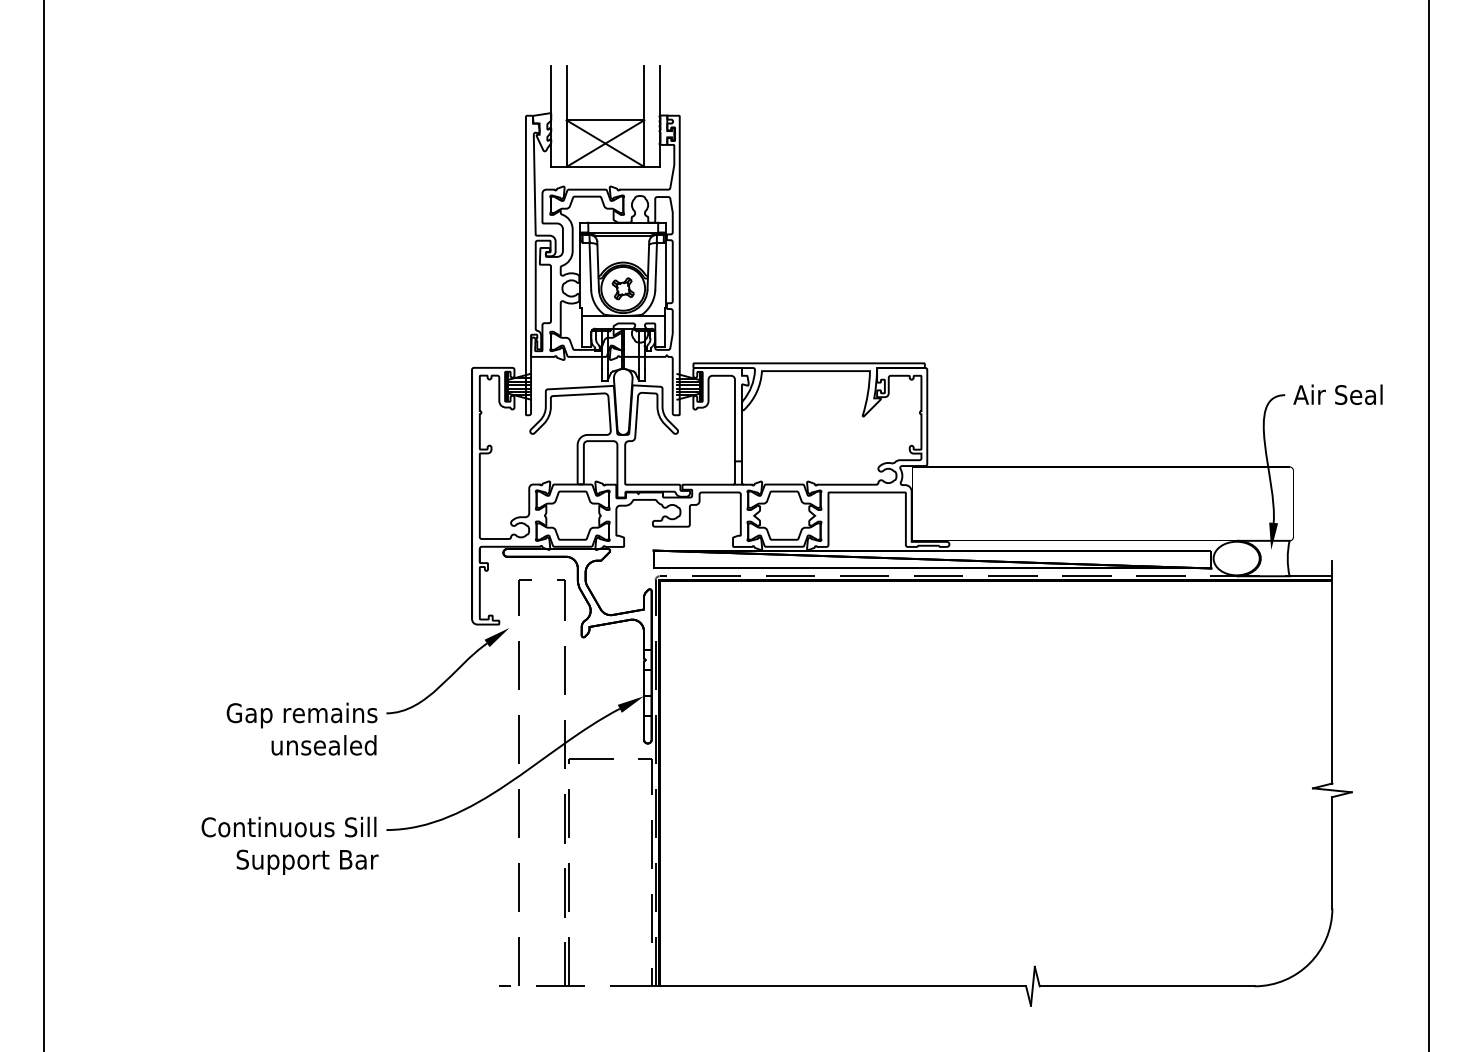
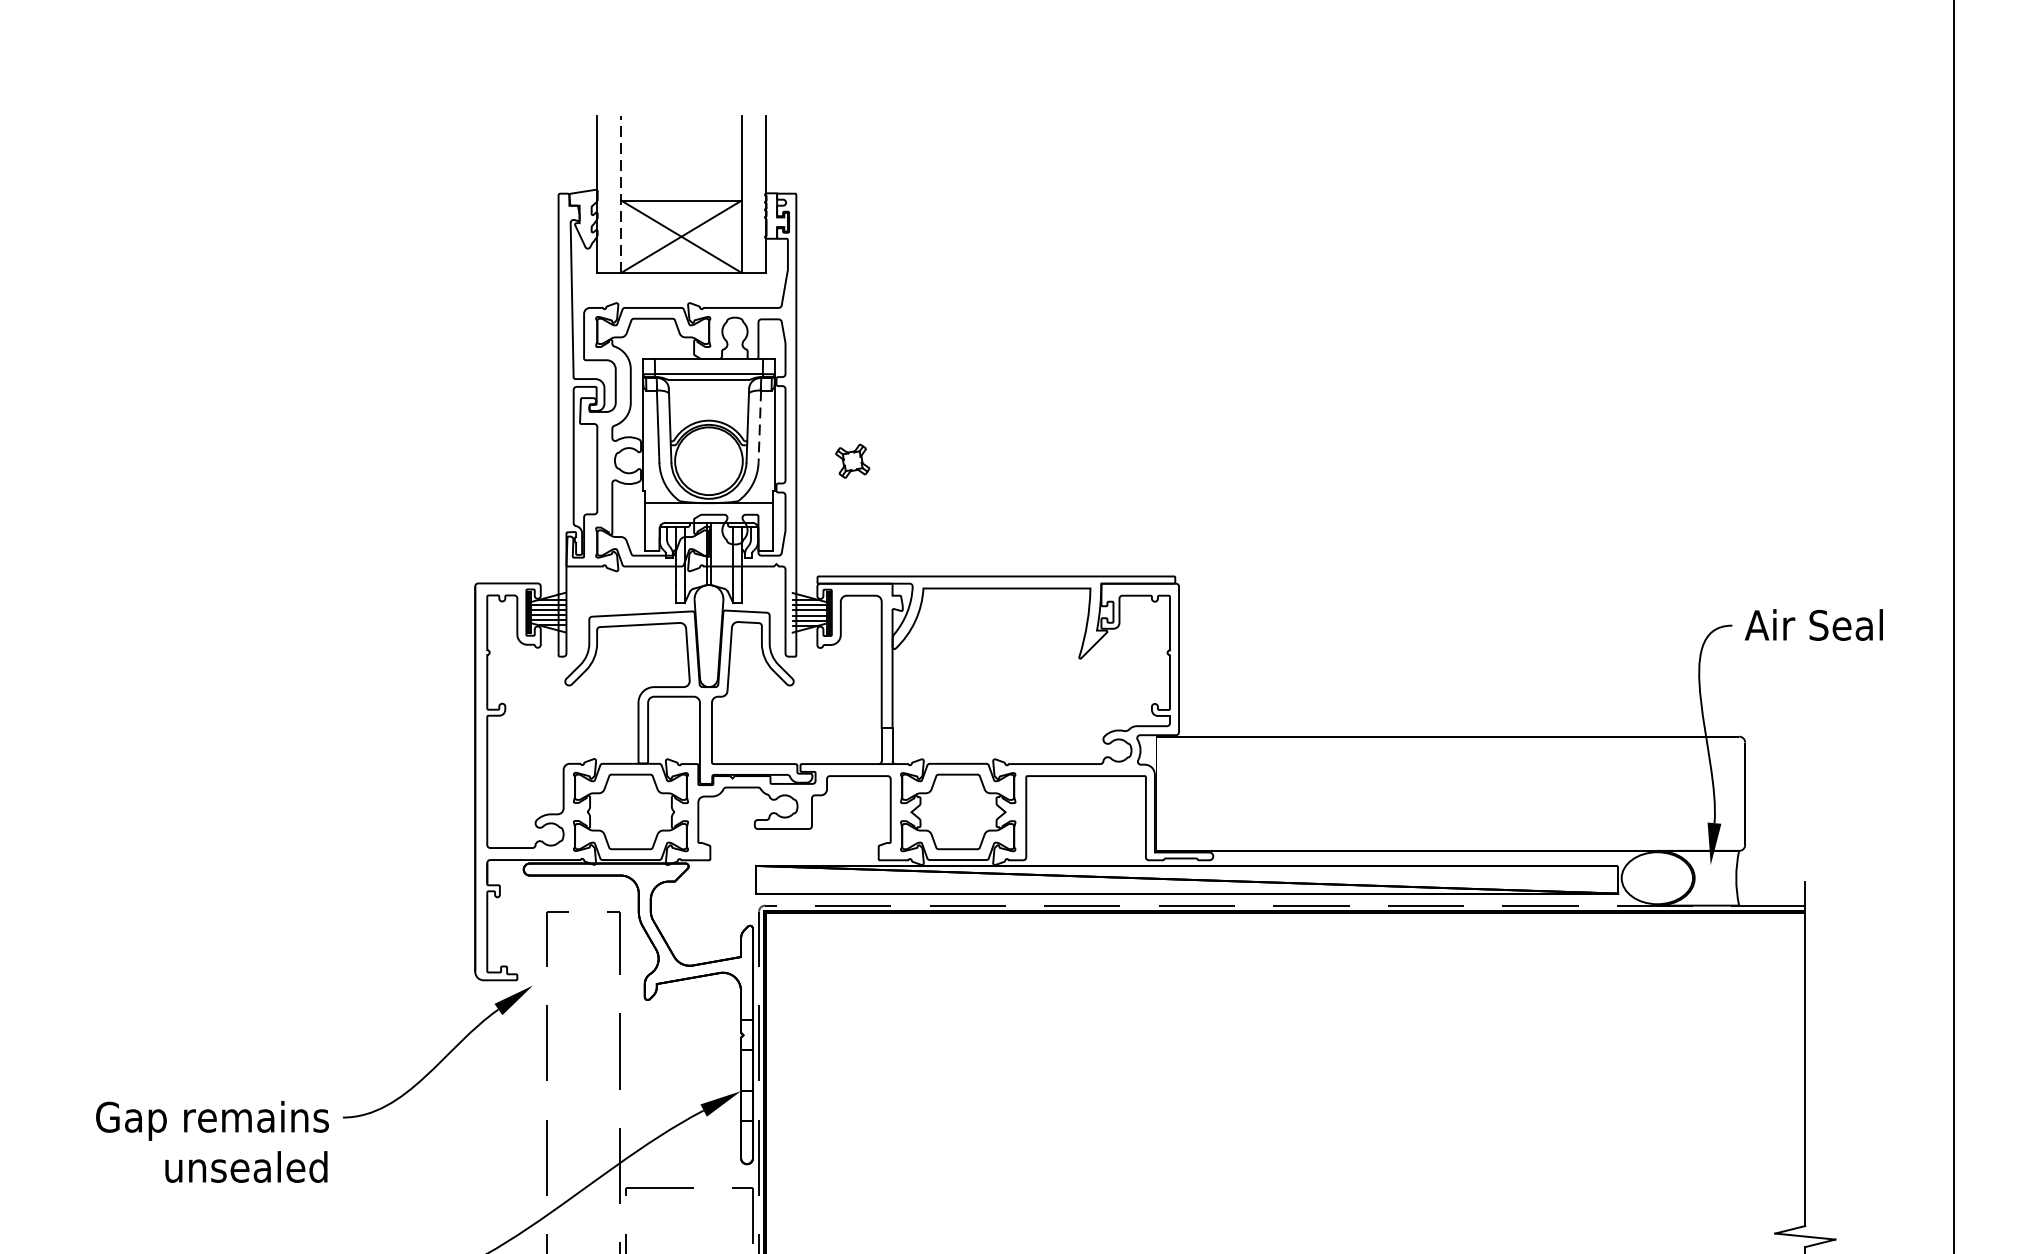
line: (566, 116) -> (621, 194), solid -> dashed
line: (656, 266) -> (760, 426), solid -> dashed
part: (622, 288) -> (851, 460), moved

